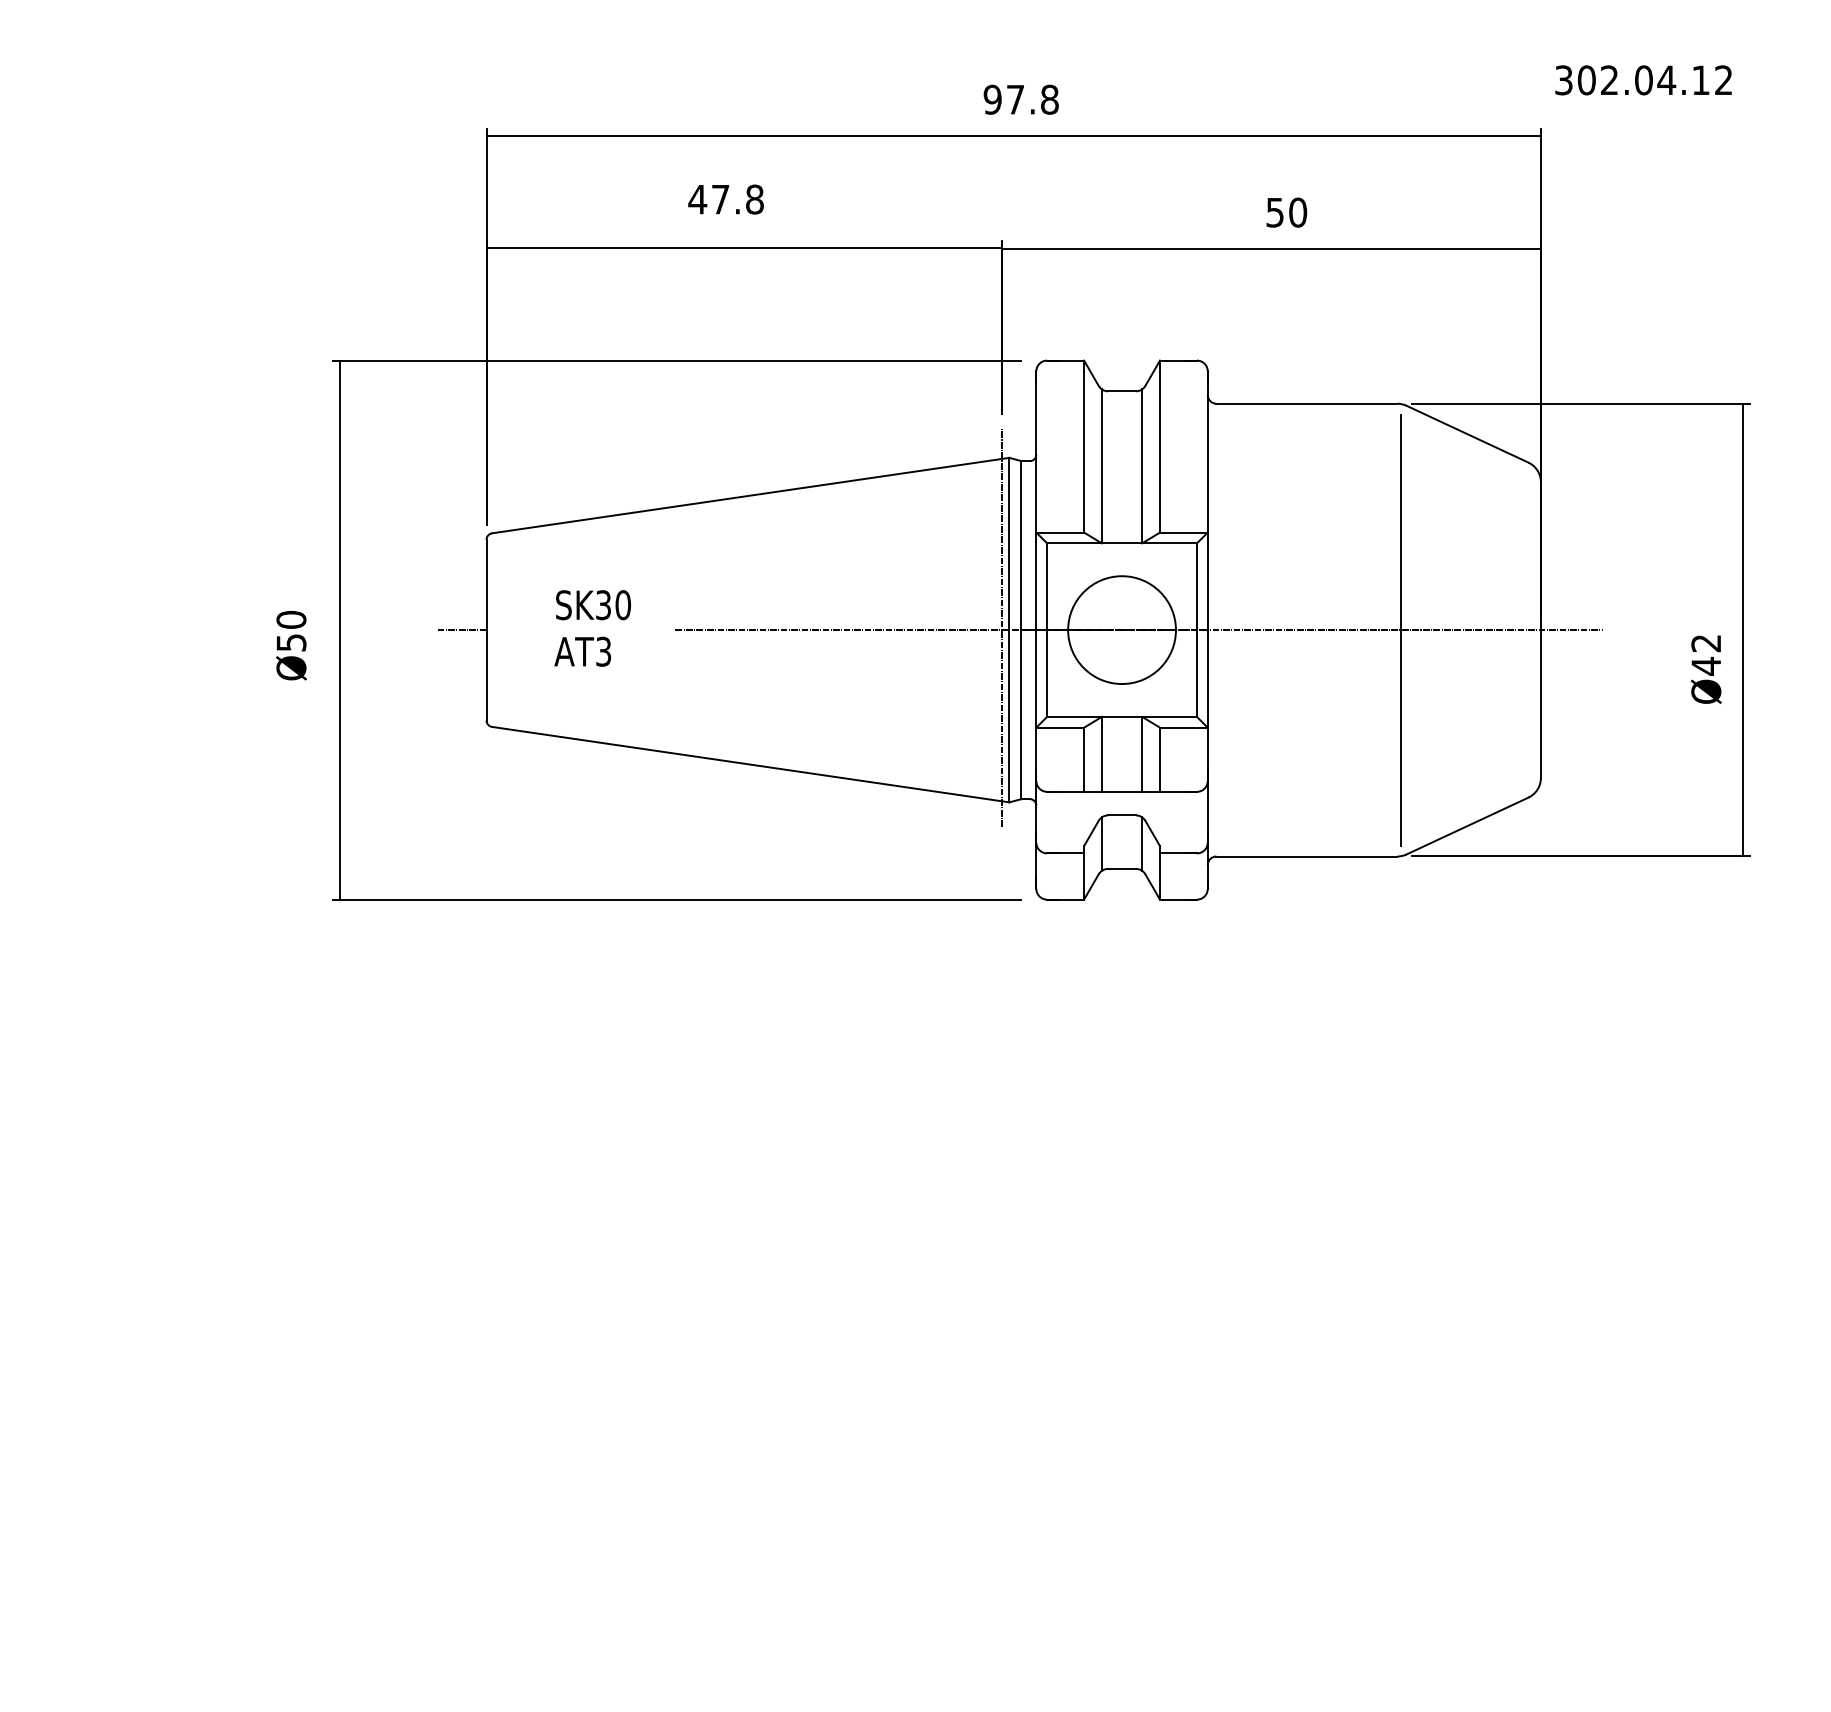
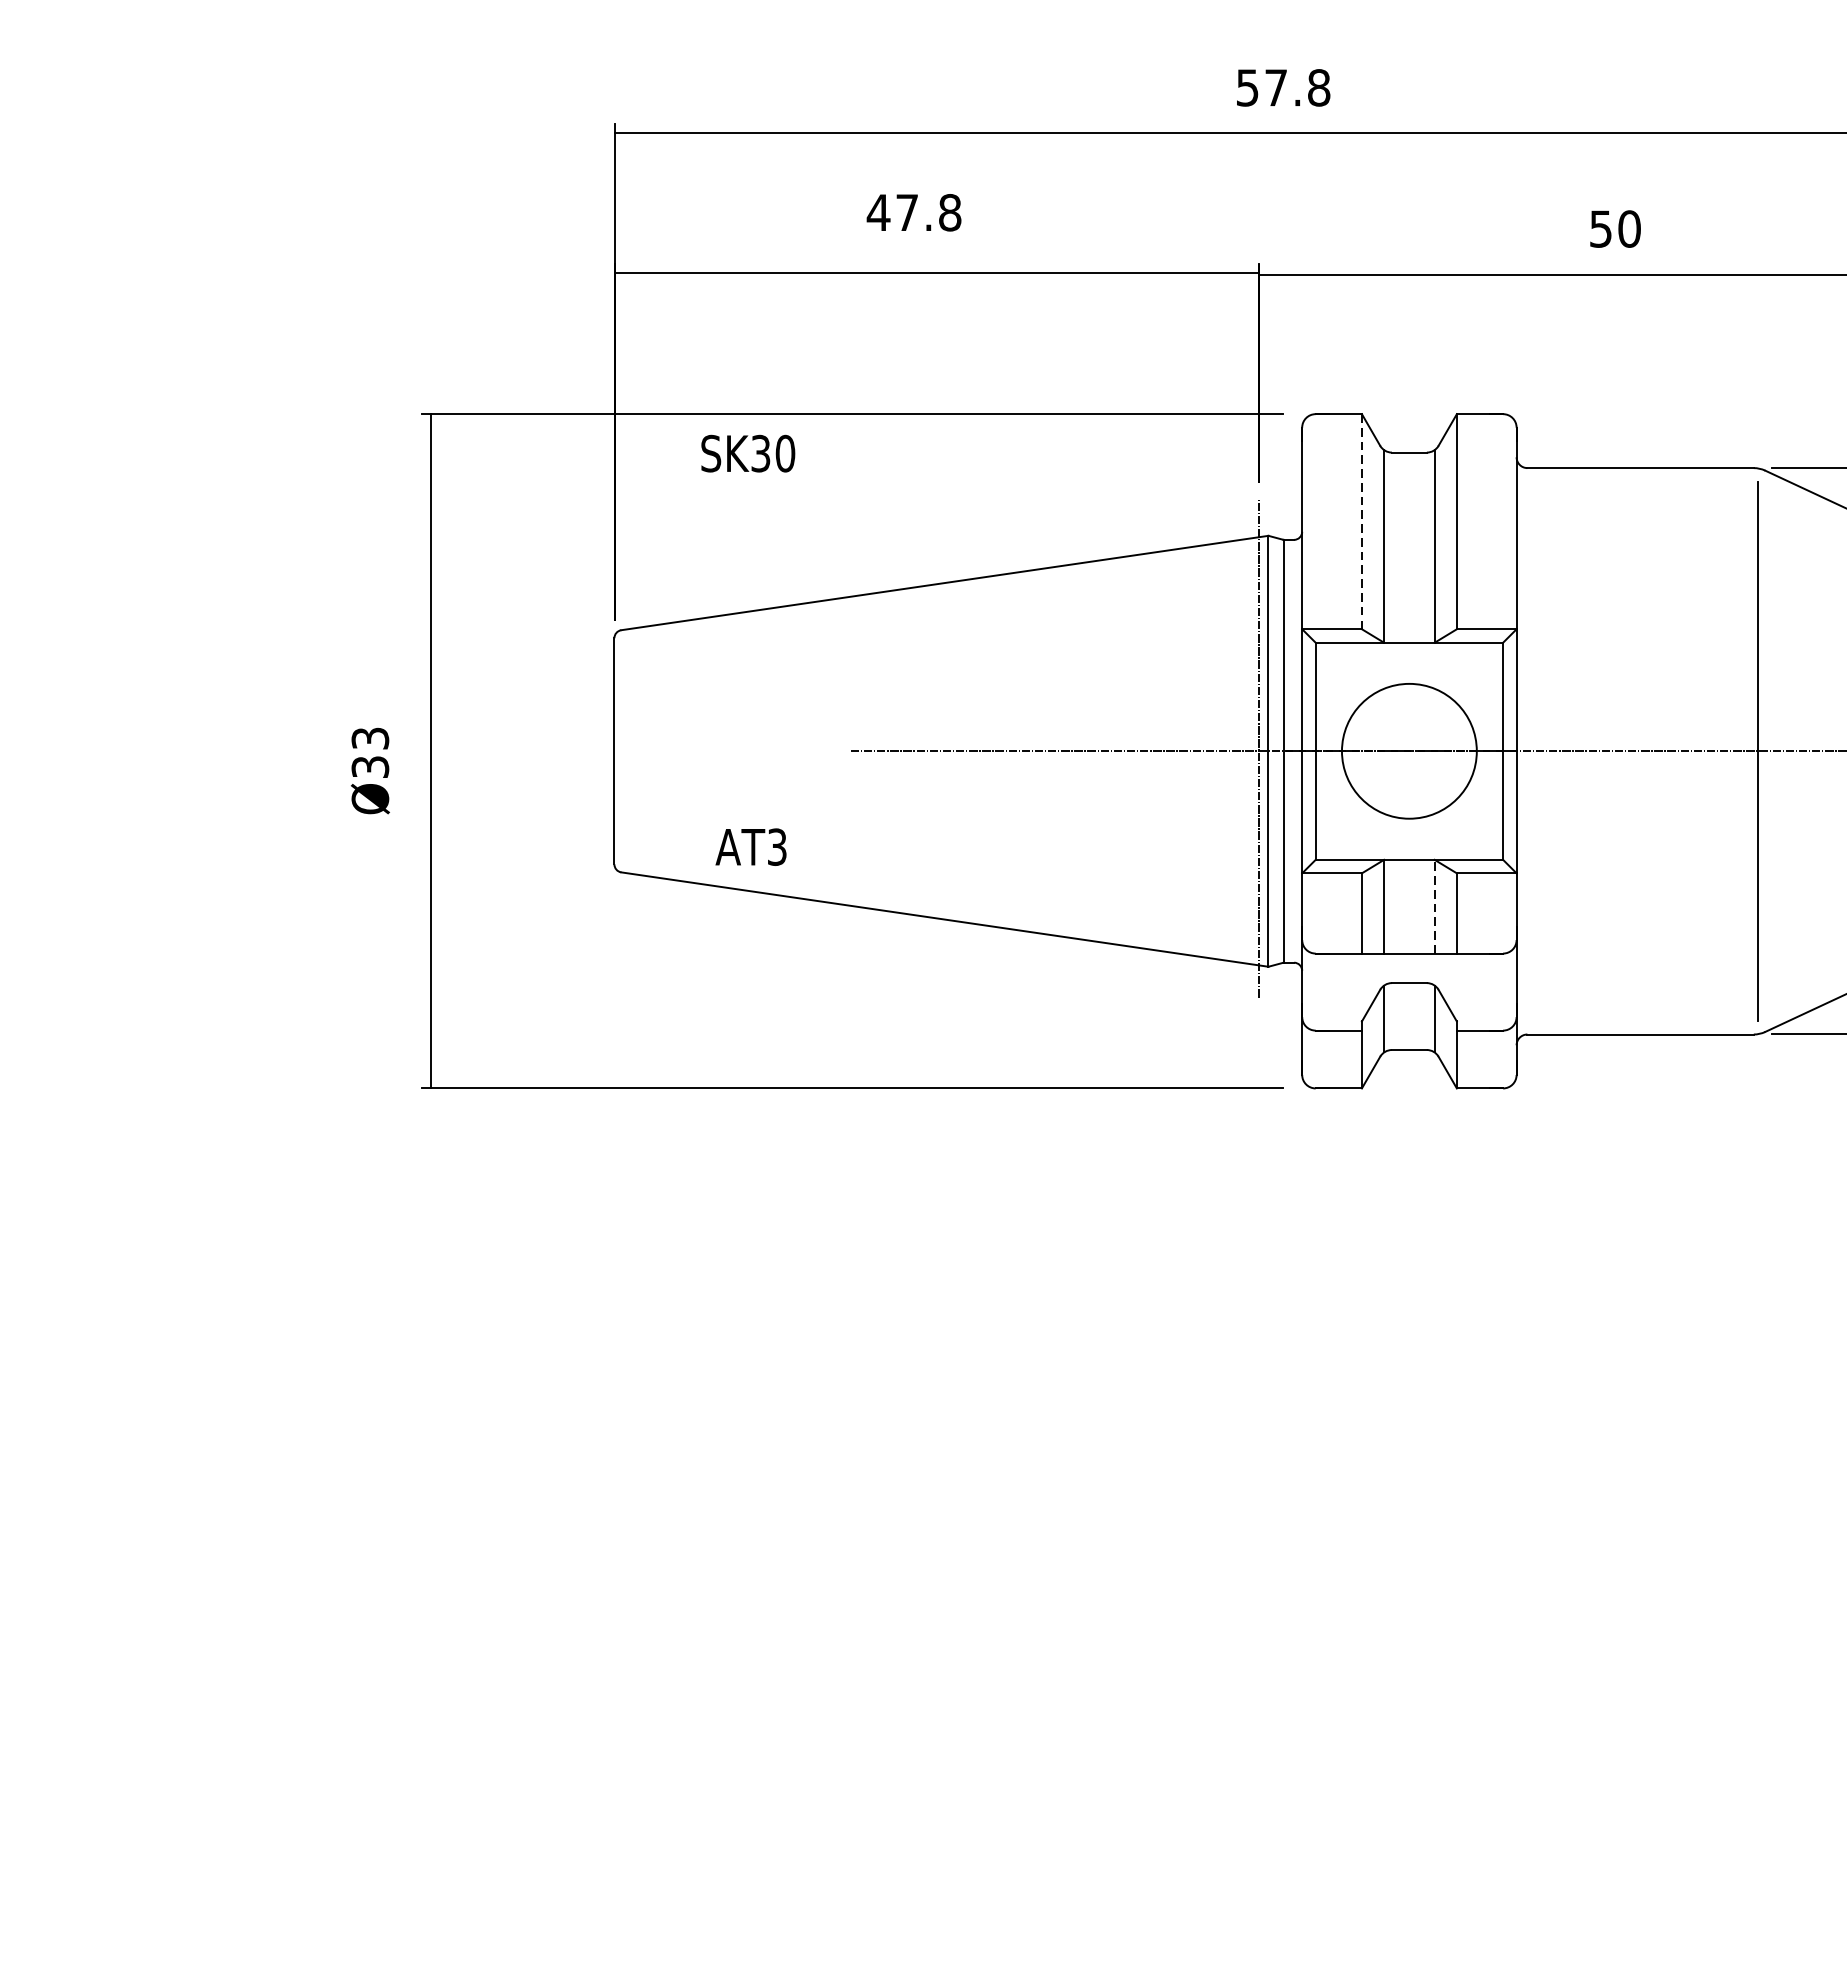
text: (992, 99) -> (1247, 87), 97.8 -> 57.8
line: (1084, 446) -> (1362, 521), solid -> dashed
text: (593, 605) -> (748, 454), moved
text: (291, 630) -> (370, 751), Ø50 -> Ø33
line: (460, 630) -> (581, 751), removed
text: (582, 651) -> (750, 846), moved
line: (1142, 753) -> (1434, 905), solid -> dashed

